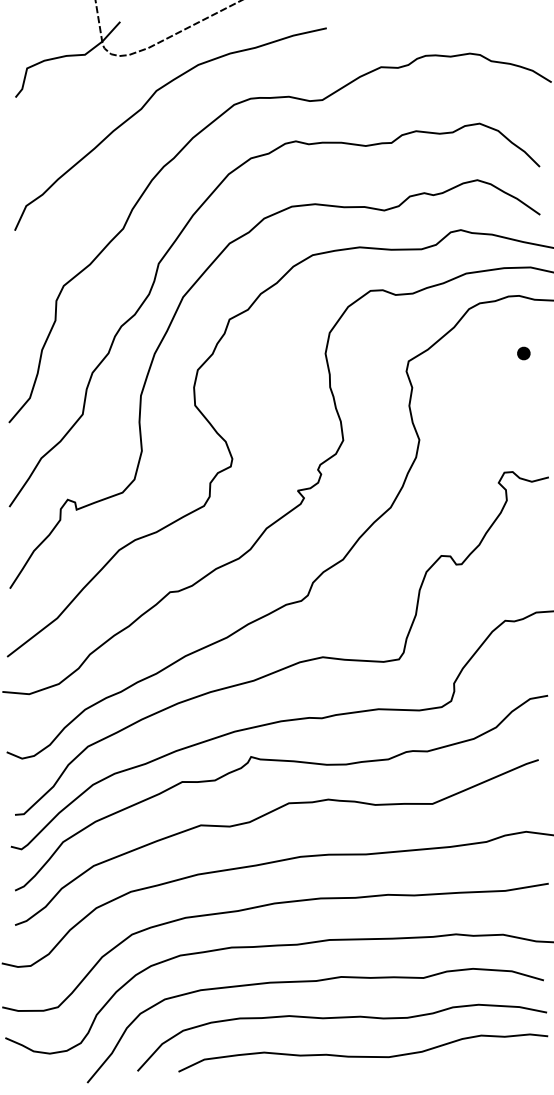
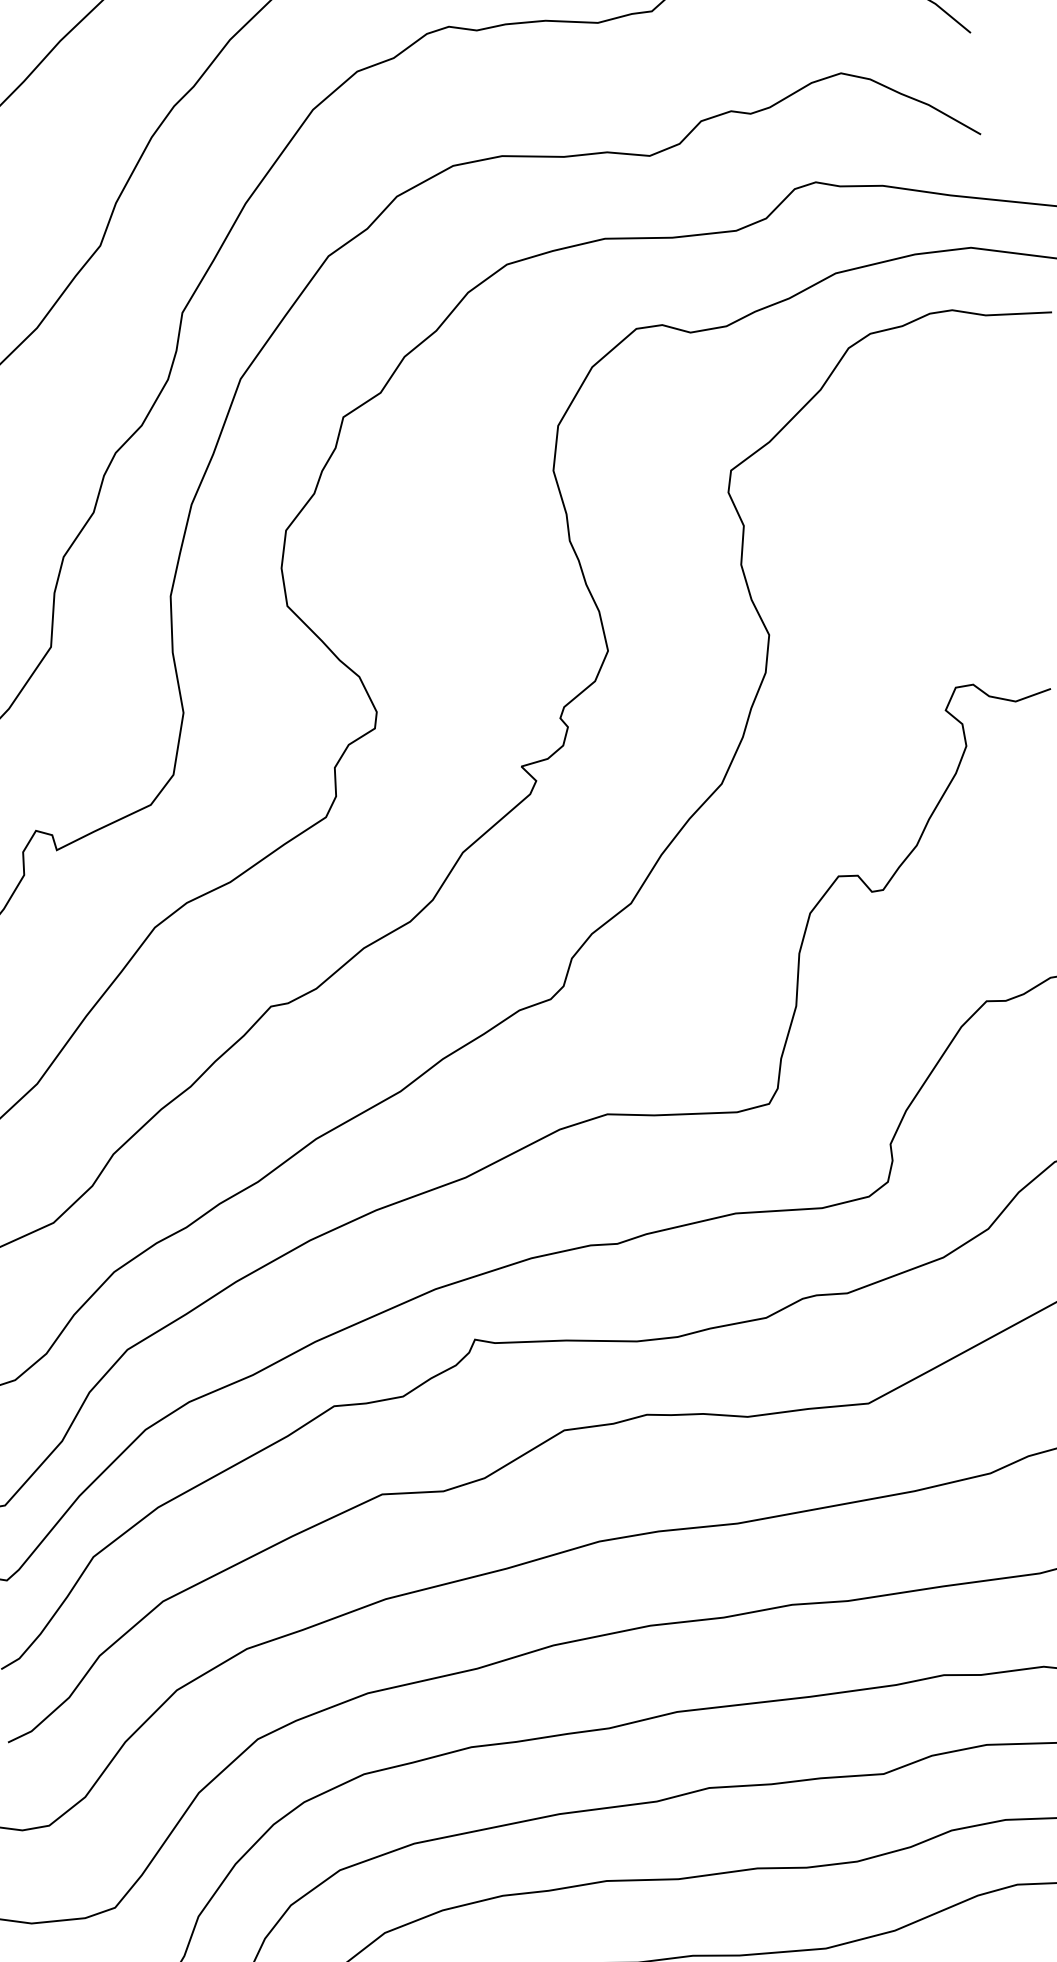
part: (523, 353) -> (972, 431), removed

